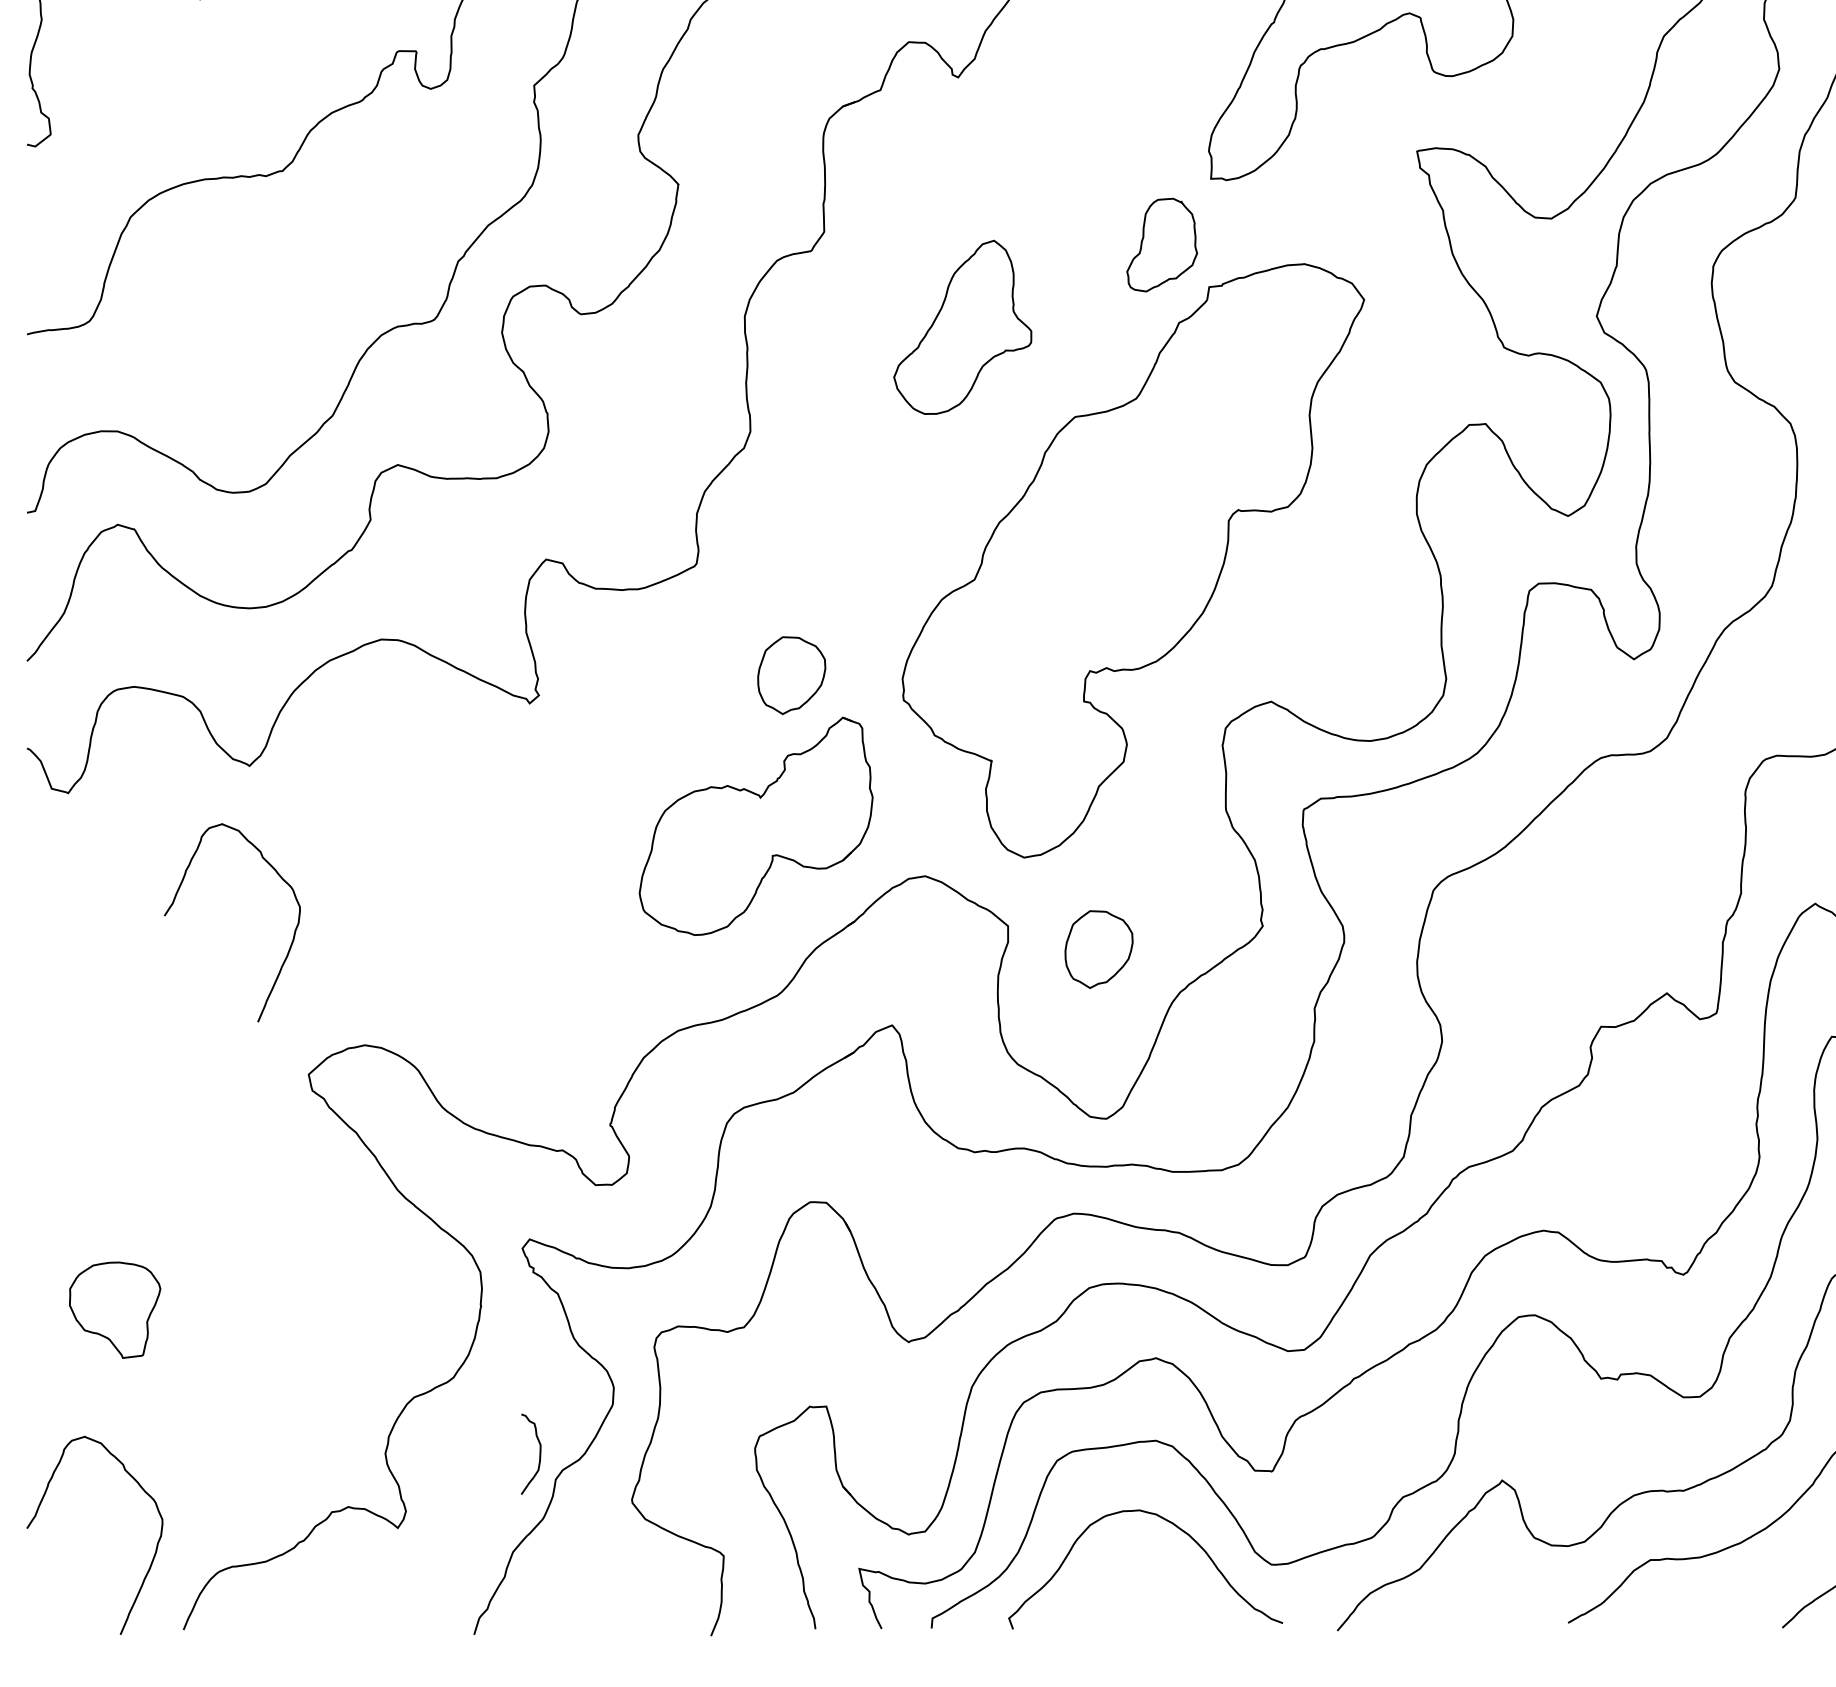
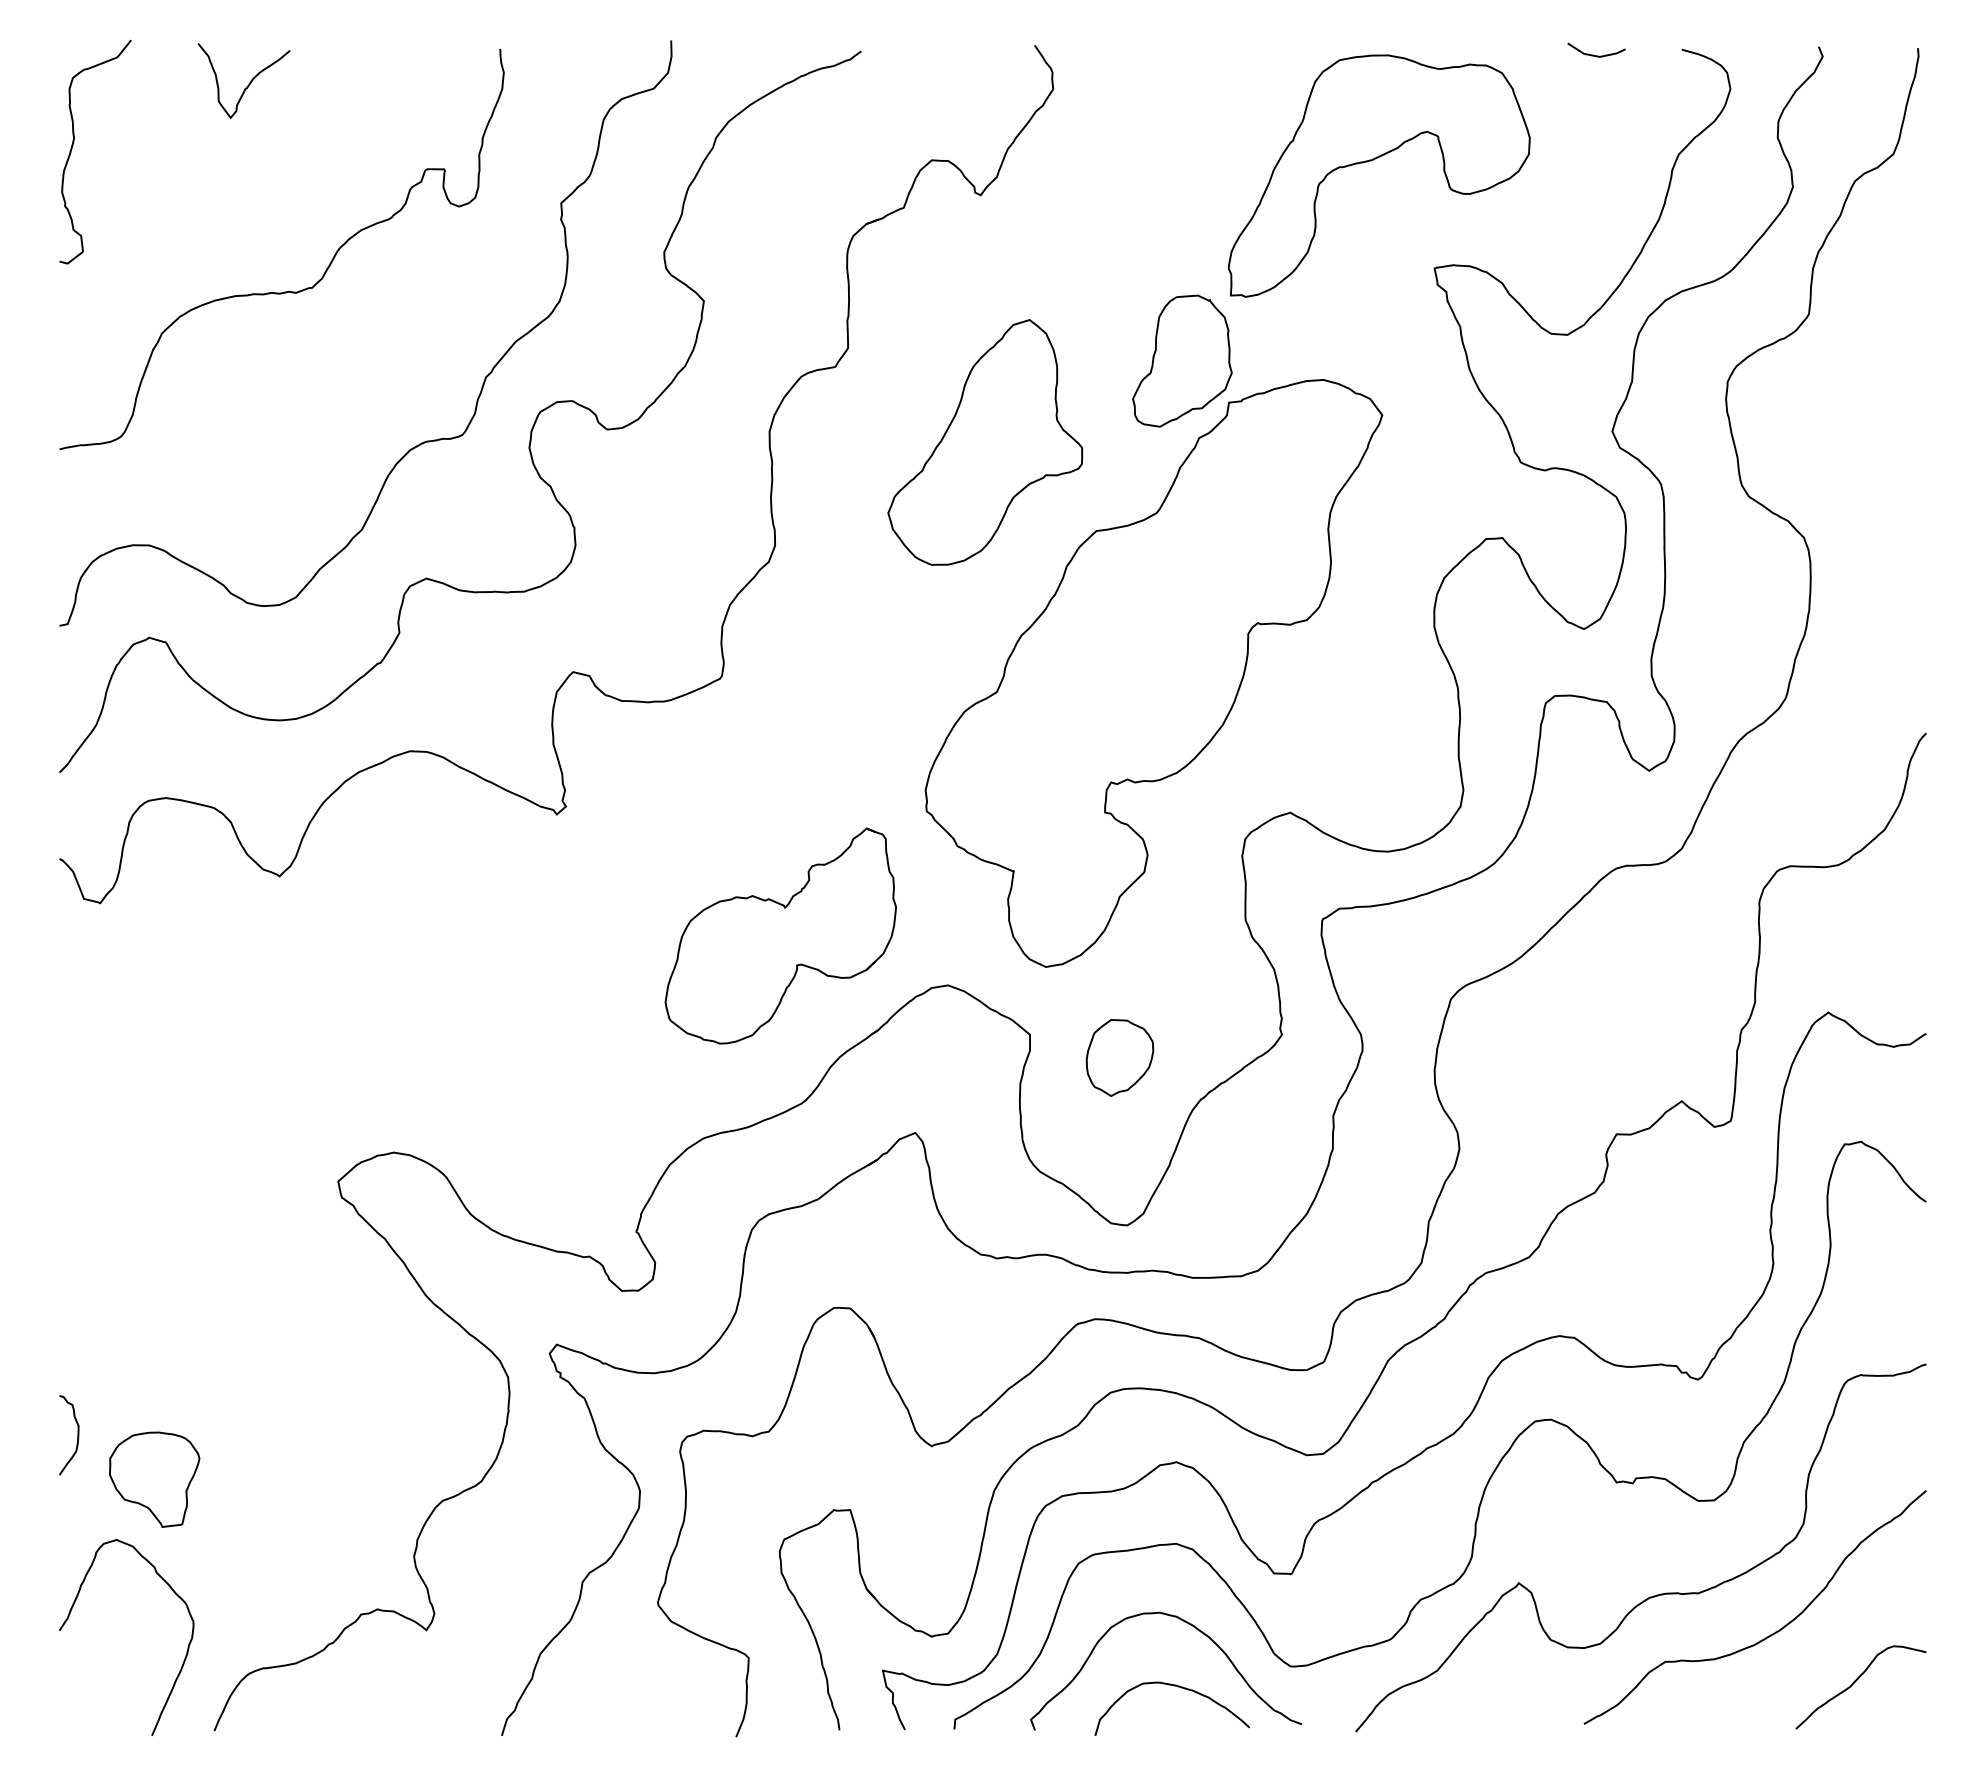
part: (1162, 244) -> (1182, 360), size x1.43
part: (962, 327) -> (984, 442), size x1.43
part: (791, 675) -> (815, 786), removed
curve: (175, 899) -> (206, 1008), removed
part: (114, 1310) -> (154, 1479), moved
curve: (539, 1454) -> (77, 1435), moved
curve: (1153, 1584) -> (1173, 1686), added

